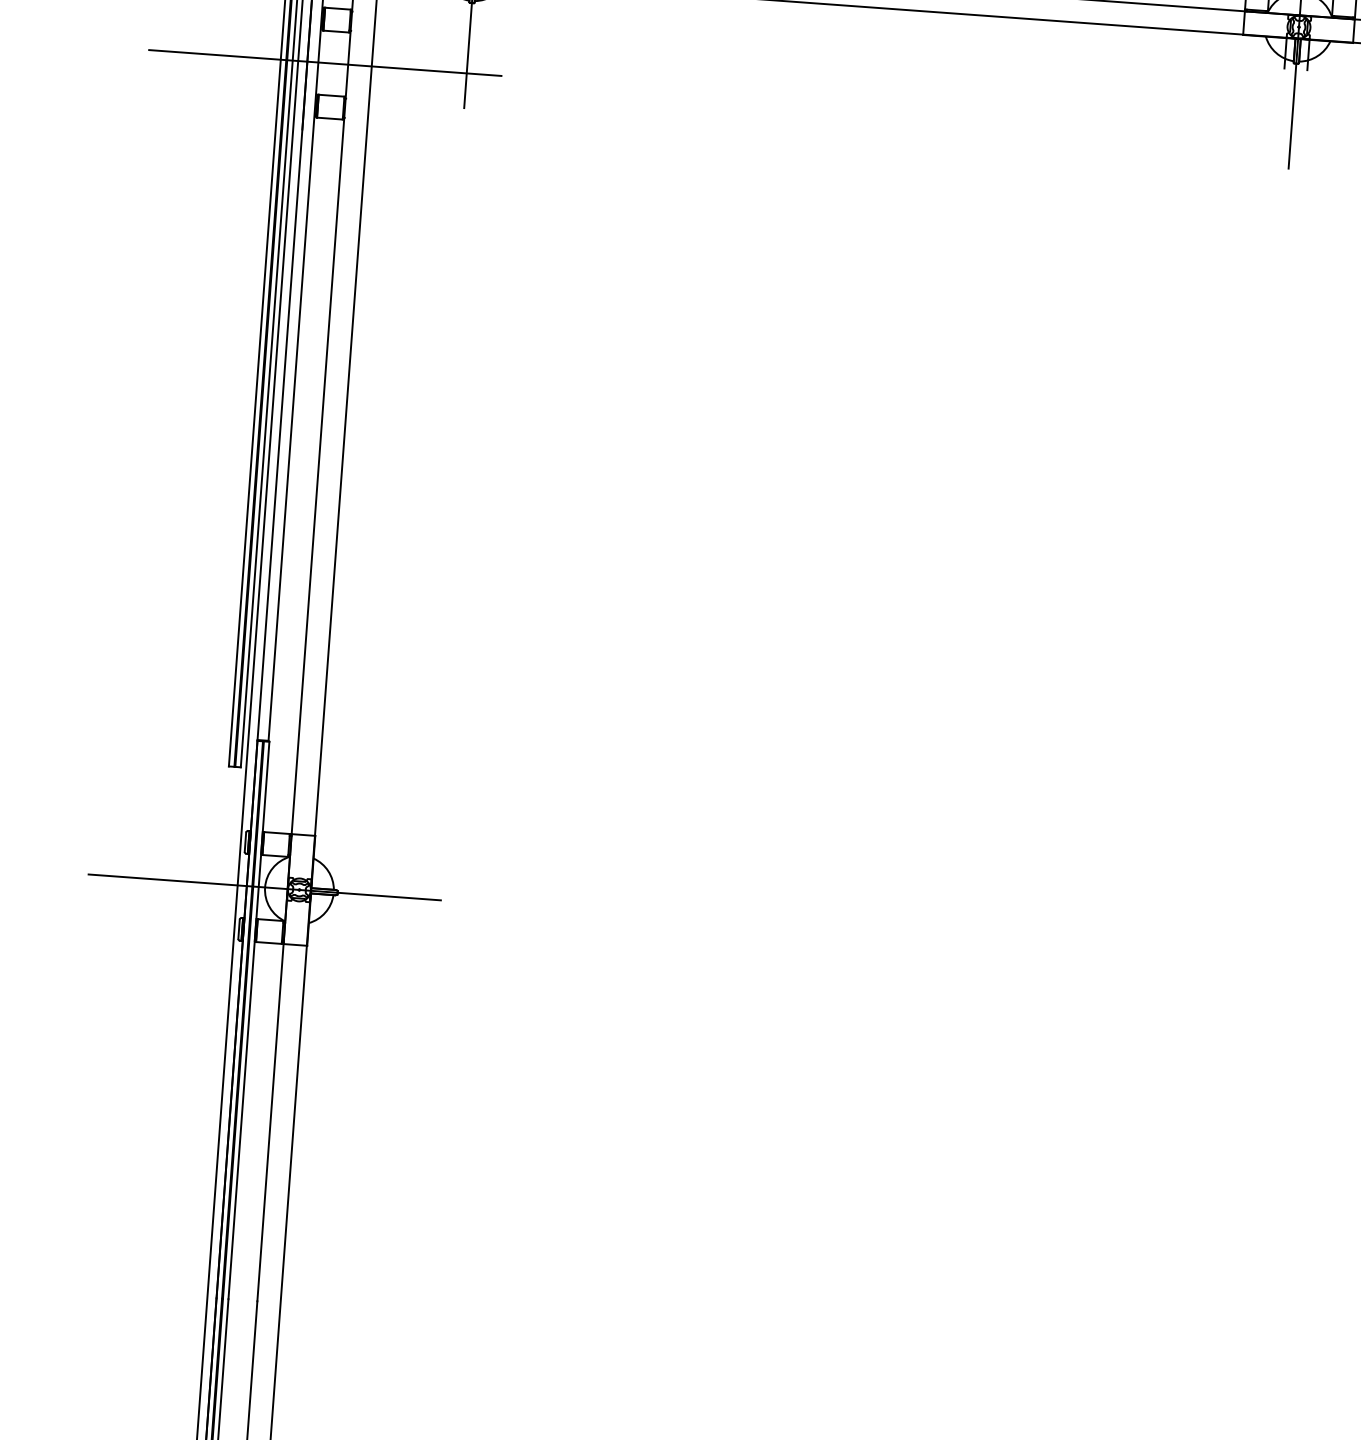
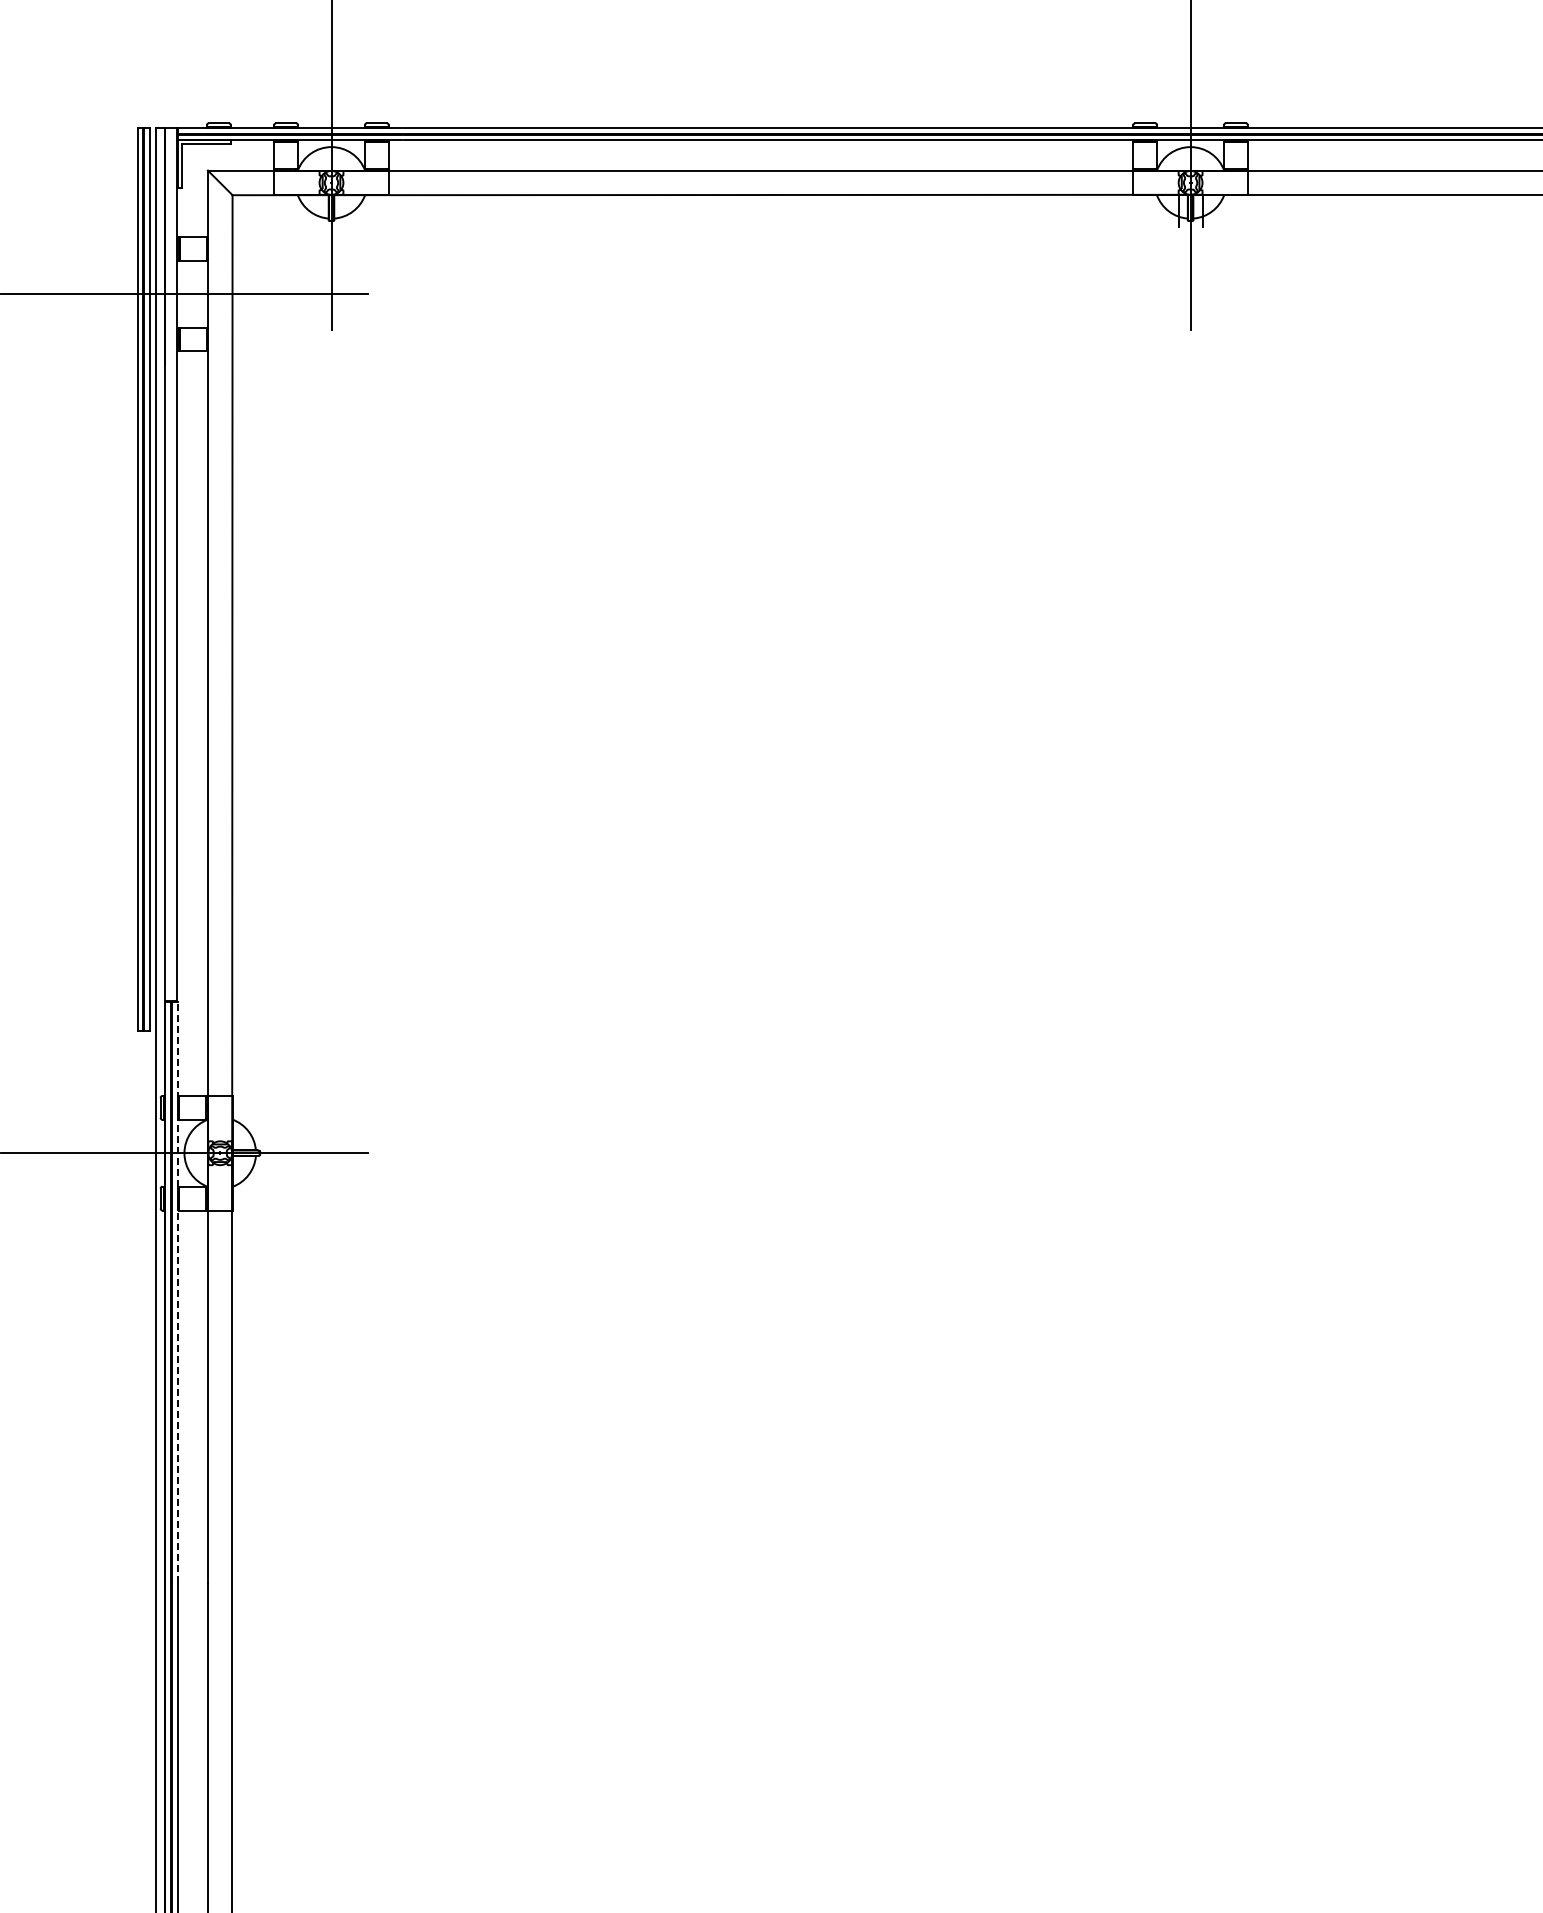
line: (248, 1019) -> (177, 1291), solid -> dashed

